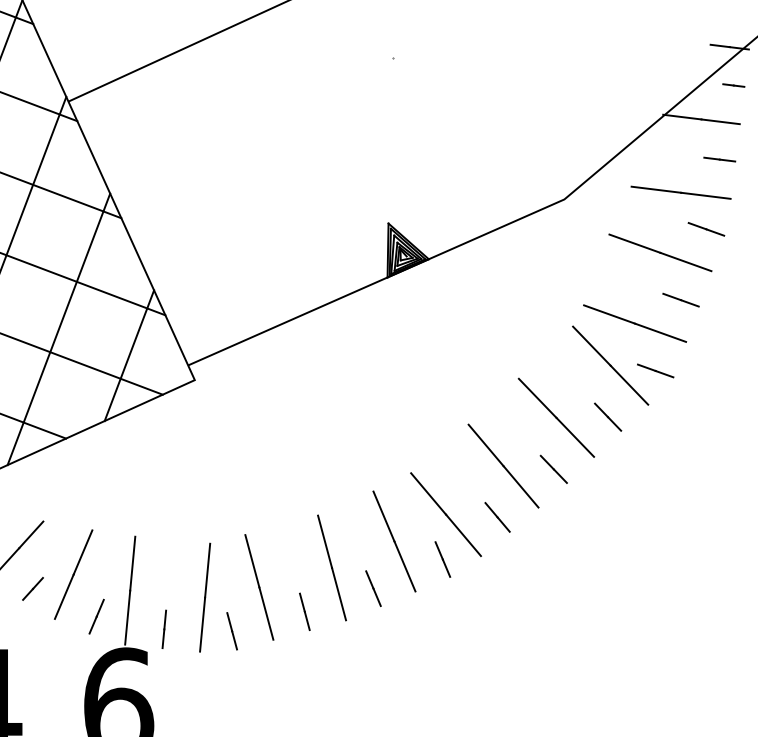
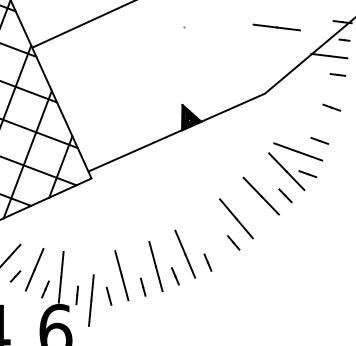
line: (680, 192) -> (276, 27), moved
line: (659, 252) -> (309, 118), removed
line: (554, 469) -> (260, 220), removed
line: (446, 514) -> (209, 241), removed
line: (205, 597) -> (91, 300), moved

